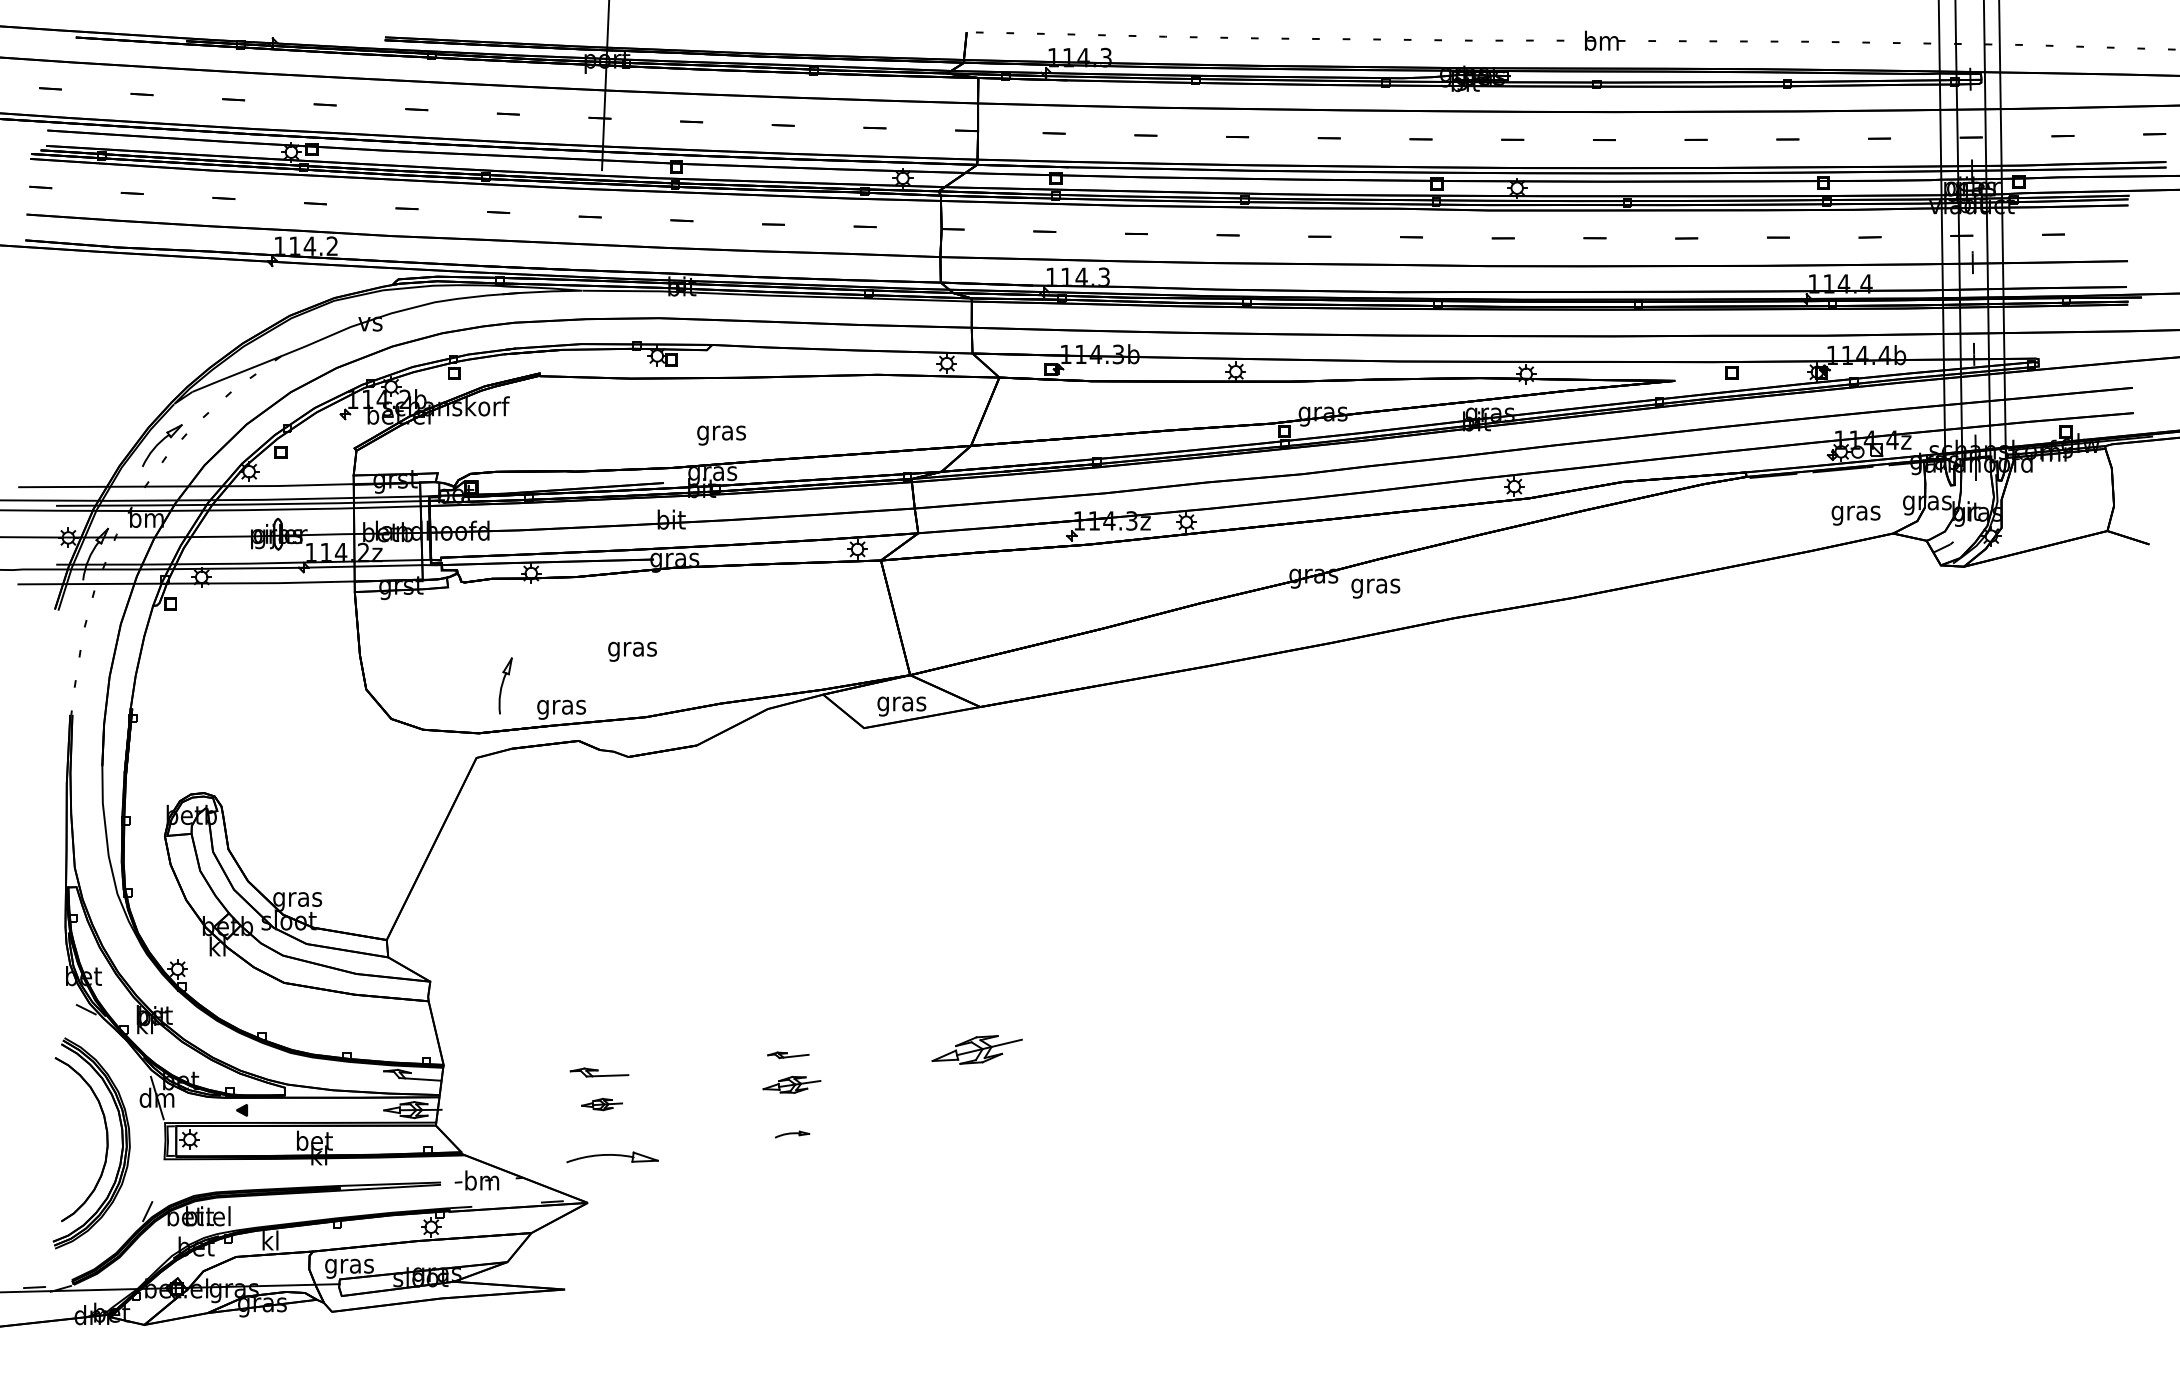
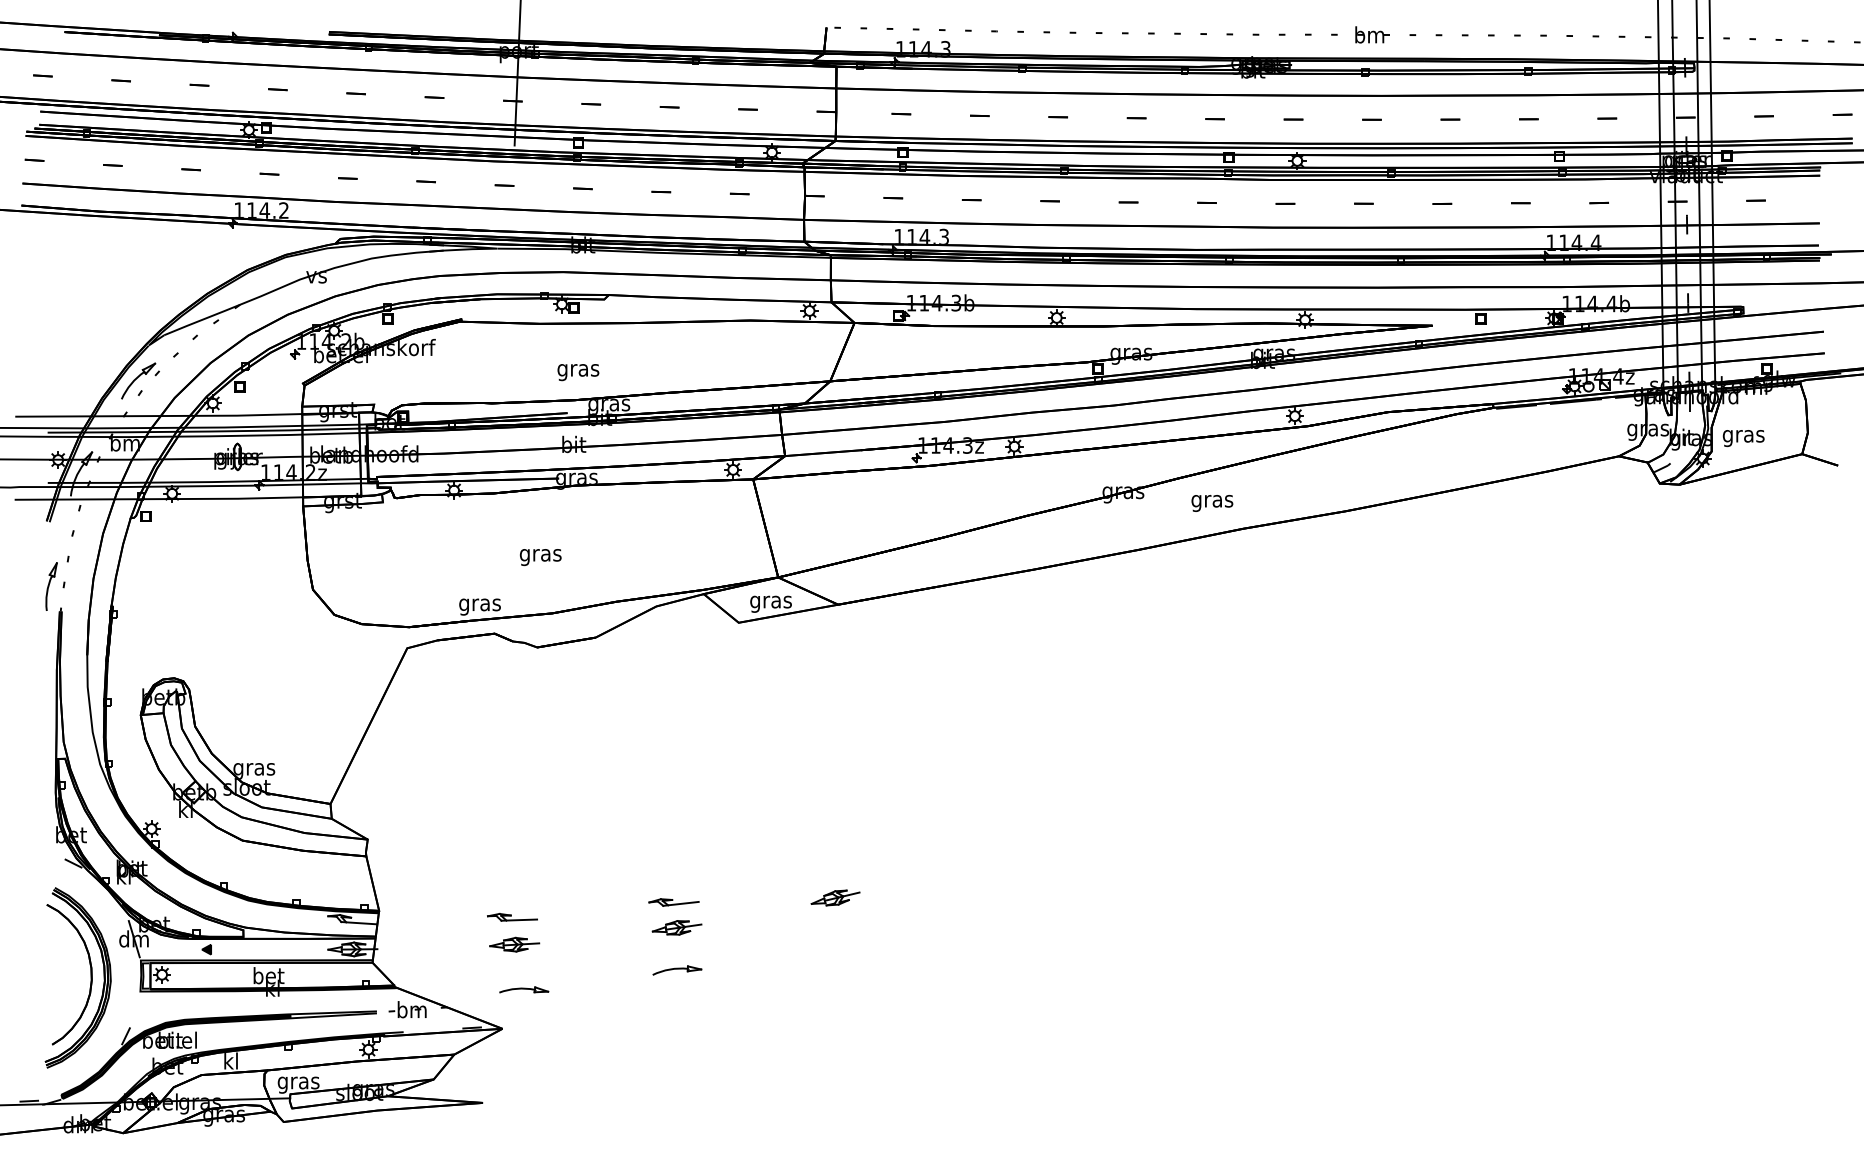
text: (721, 435) -> (578, 372), moved
text: (1855, 515) -> (1743, 438), moved
text: (1375, 588) -> (1212, 503), moved
part: (505, 685) -> (51, 586), moved
part: (977, 1049) -> (835, 897), size x0.62
part: (788, 1055) -> (674, 902), size x1.43
part: (601, 1104) -> (514, 944), size x1.43
part: (792, 1134) -> (677, 970), size x1.67
part: (613, 1157) -> (524, 989), size x0.62

